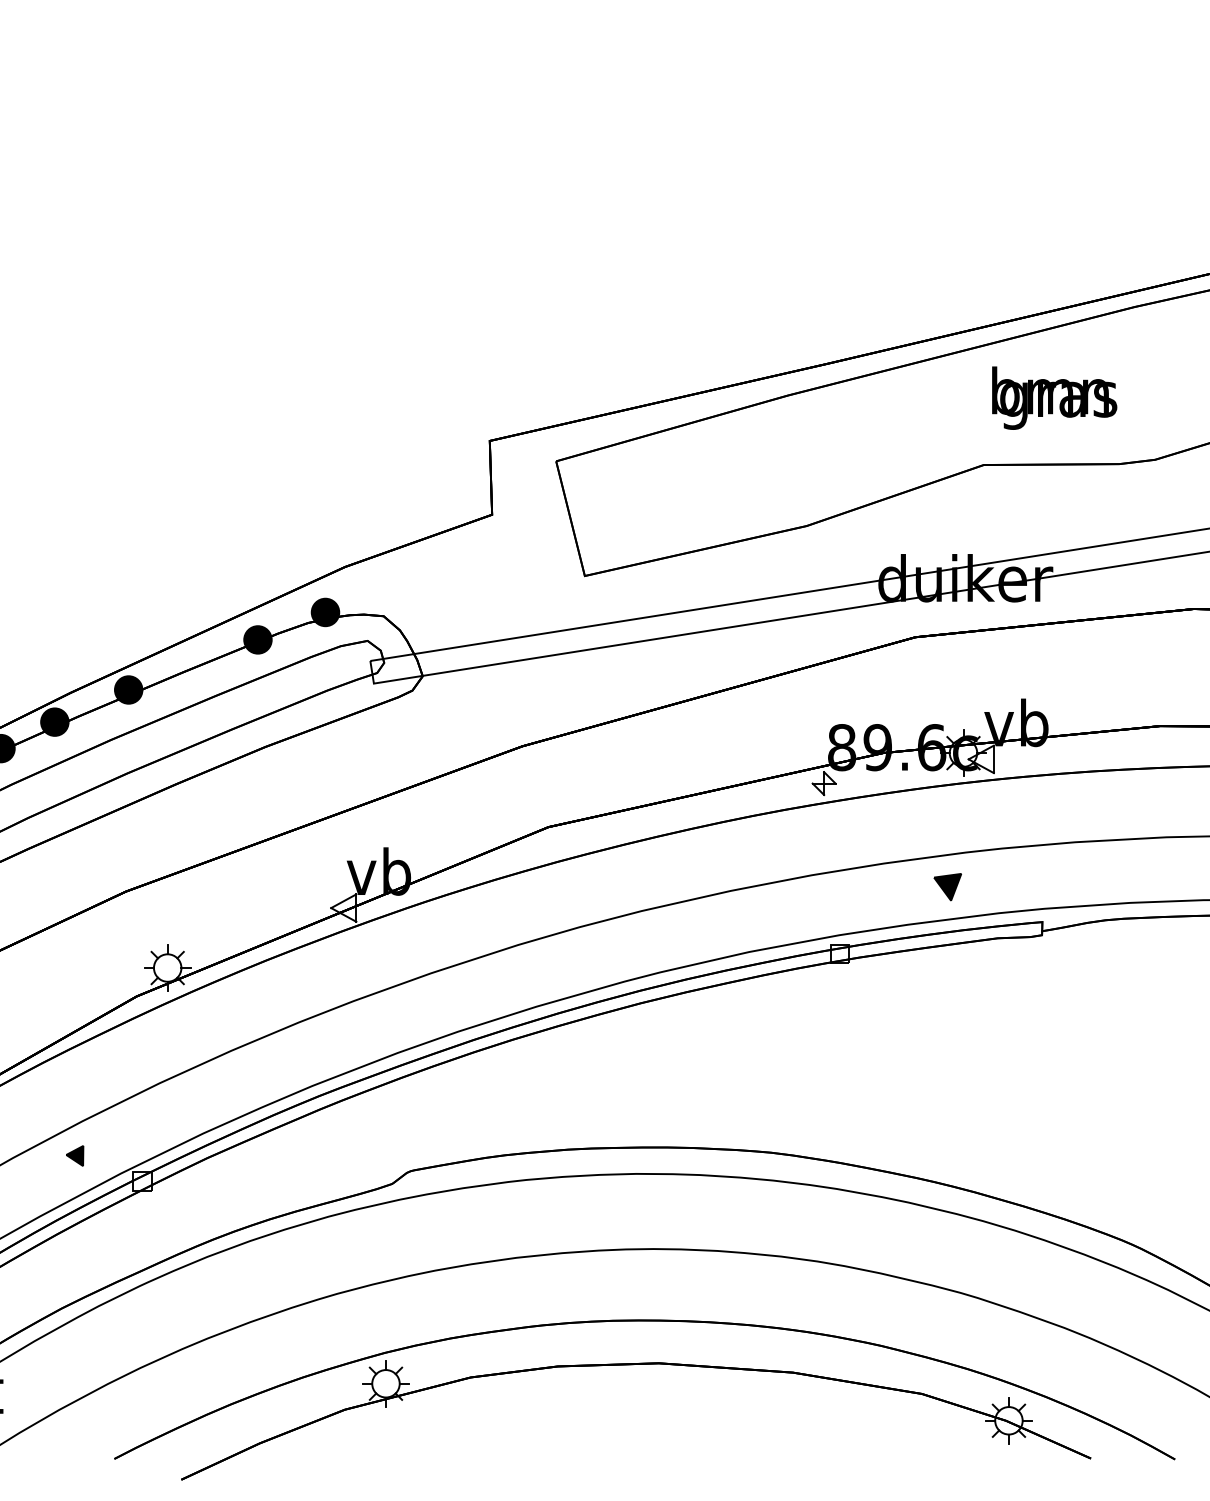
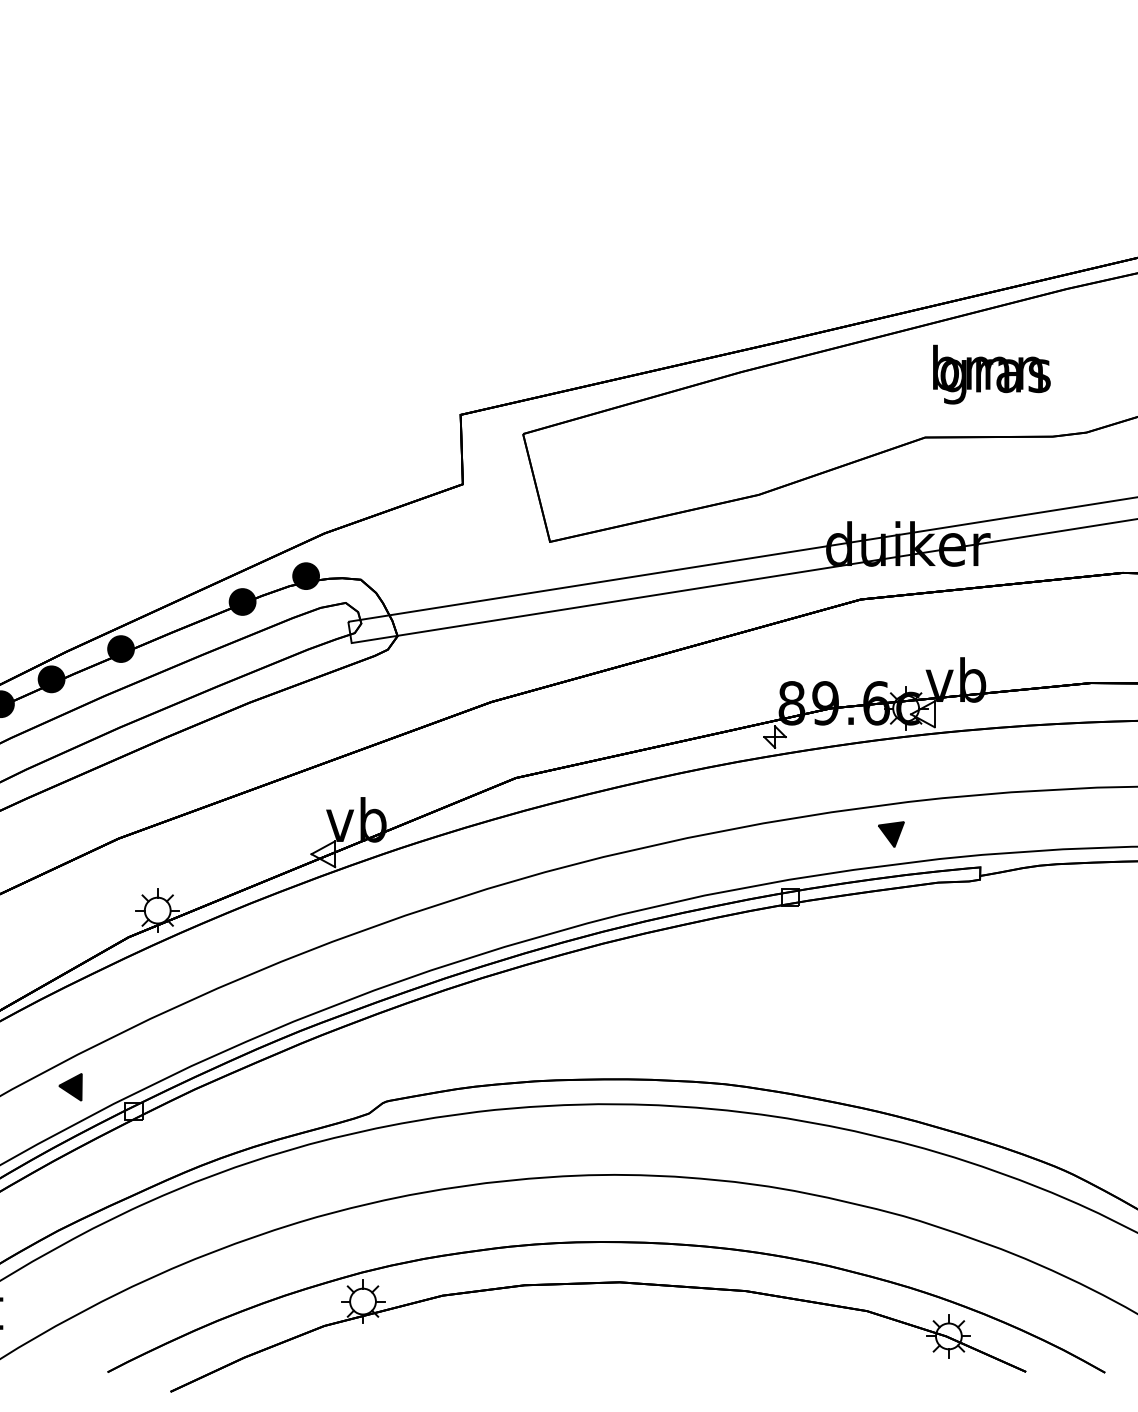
part: (74, 1156) -> (70, 1087), size x1.43

